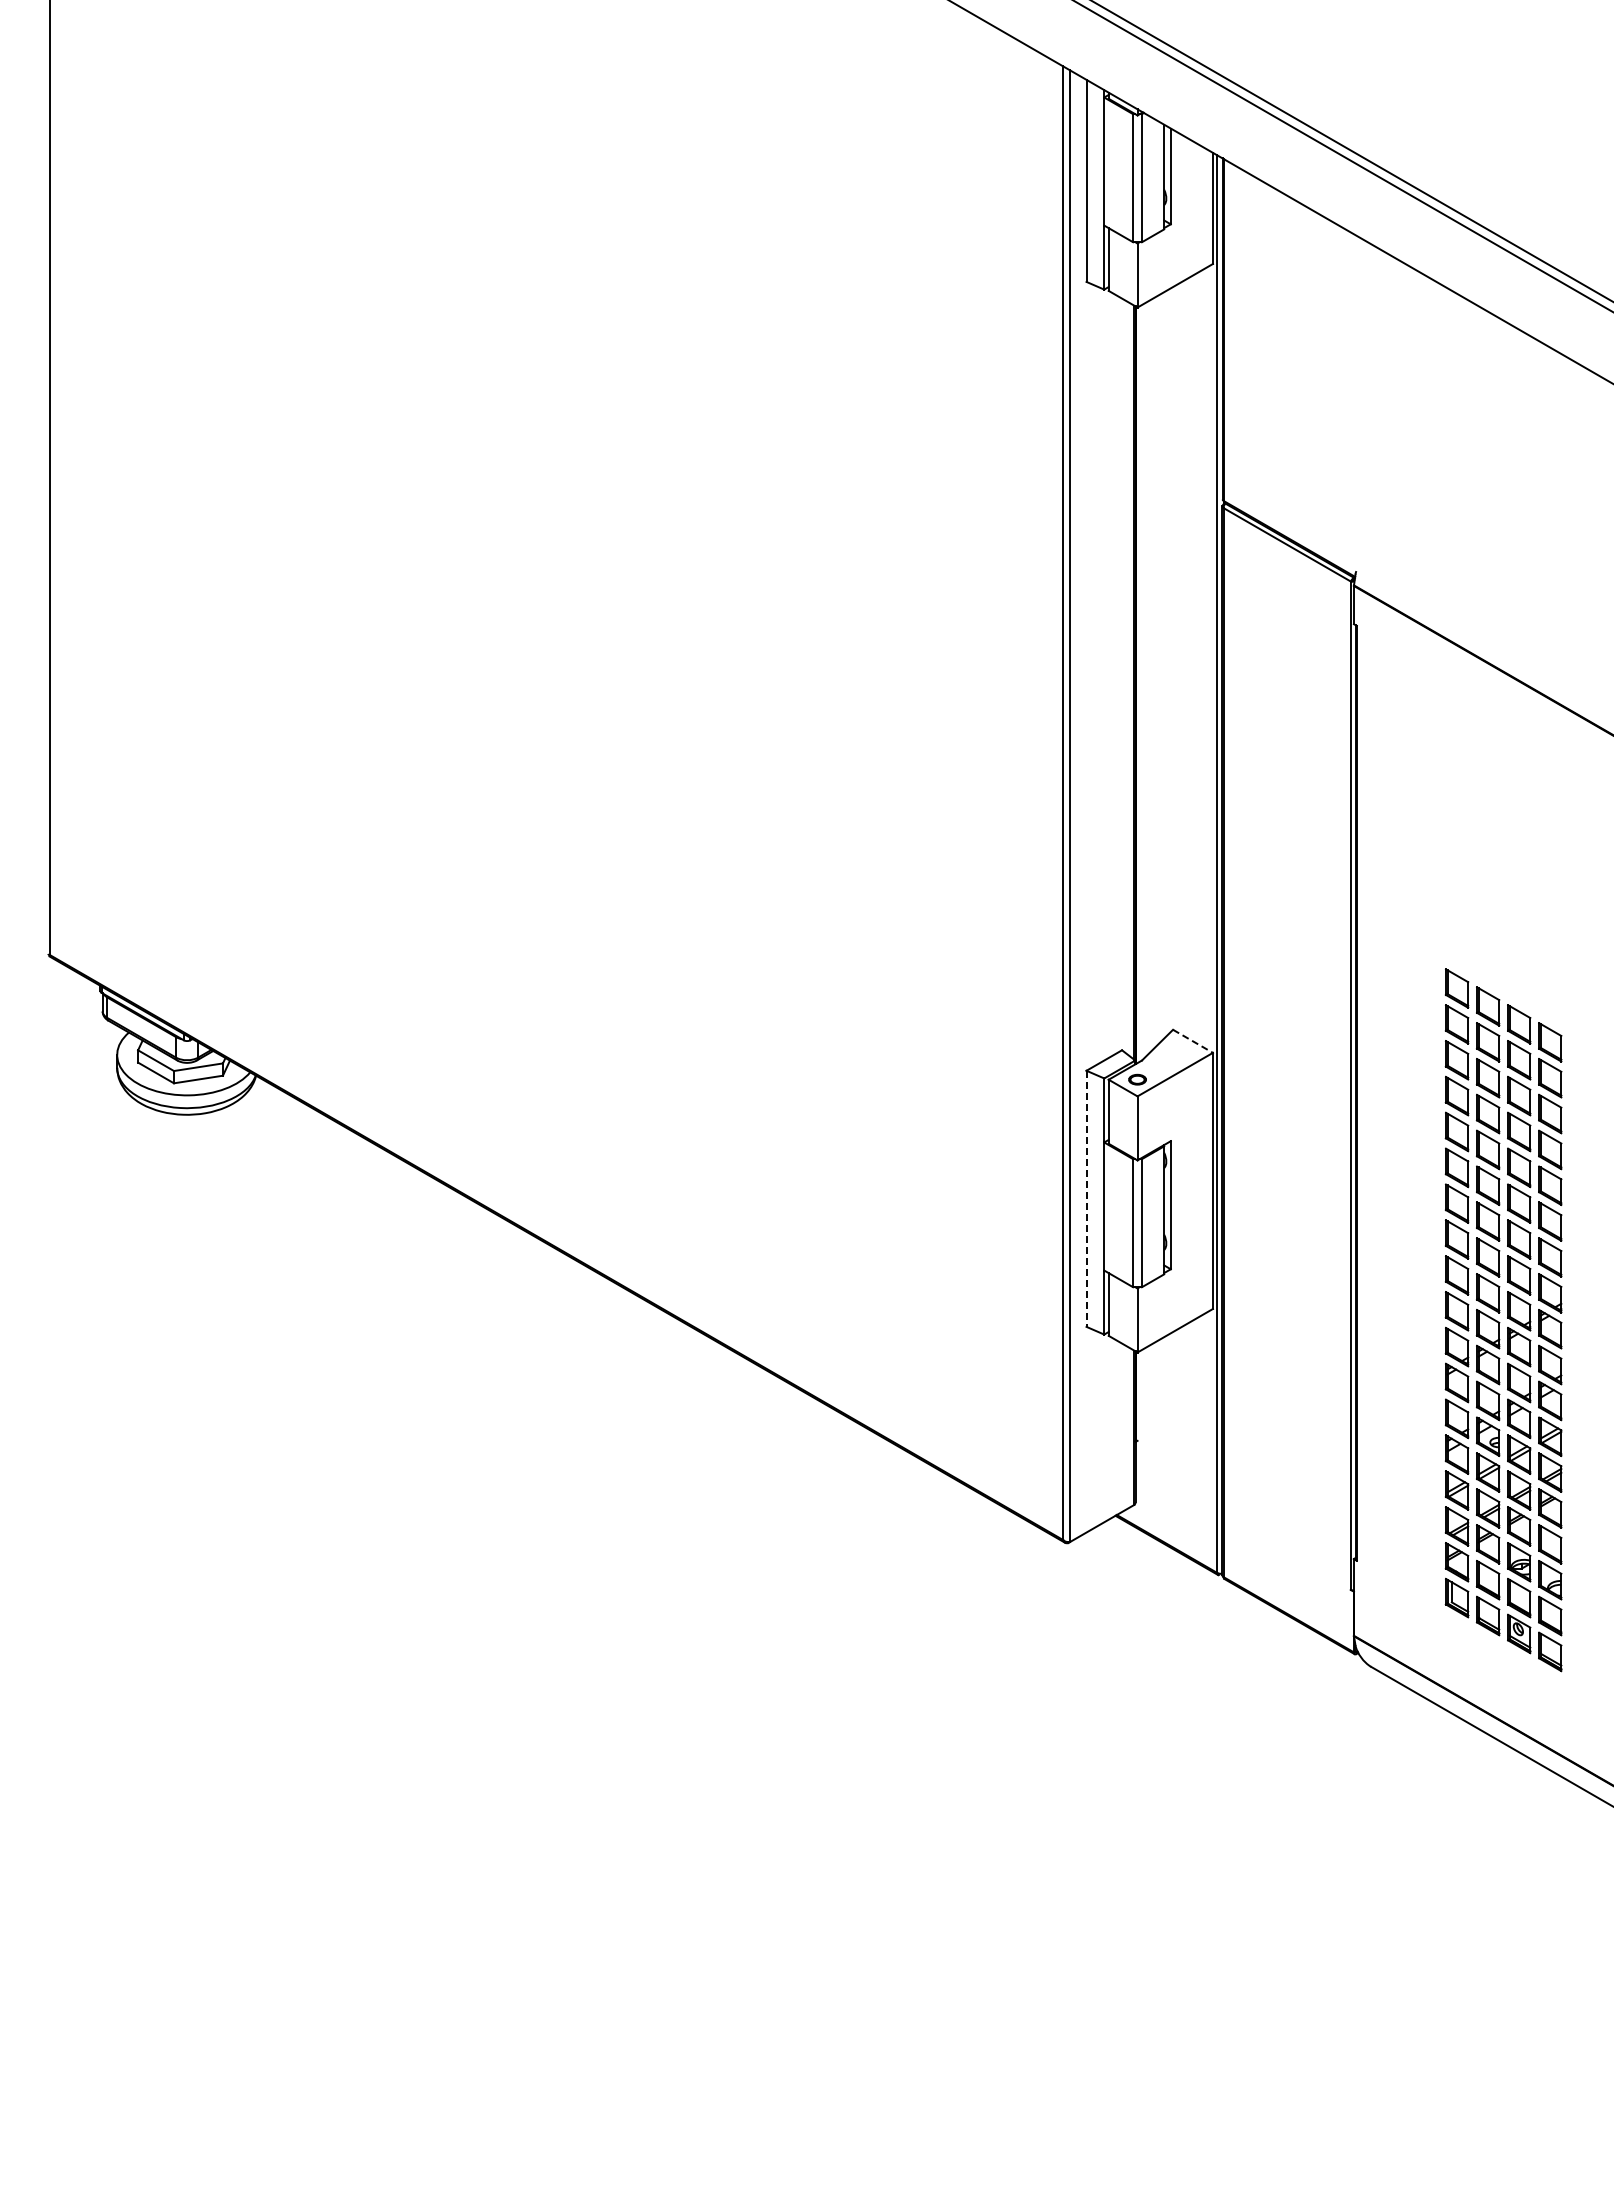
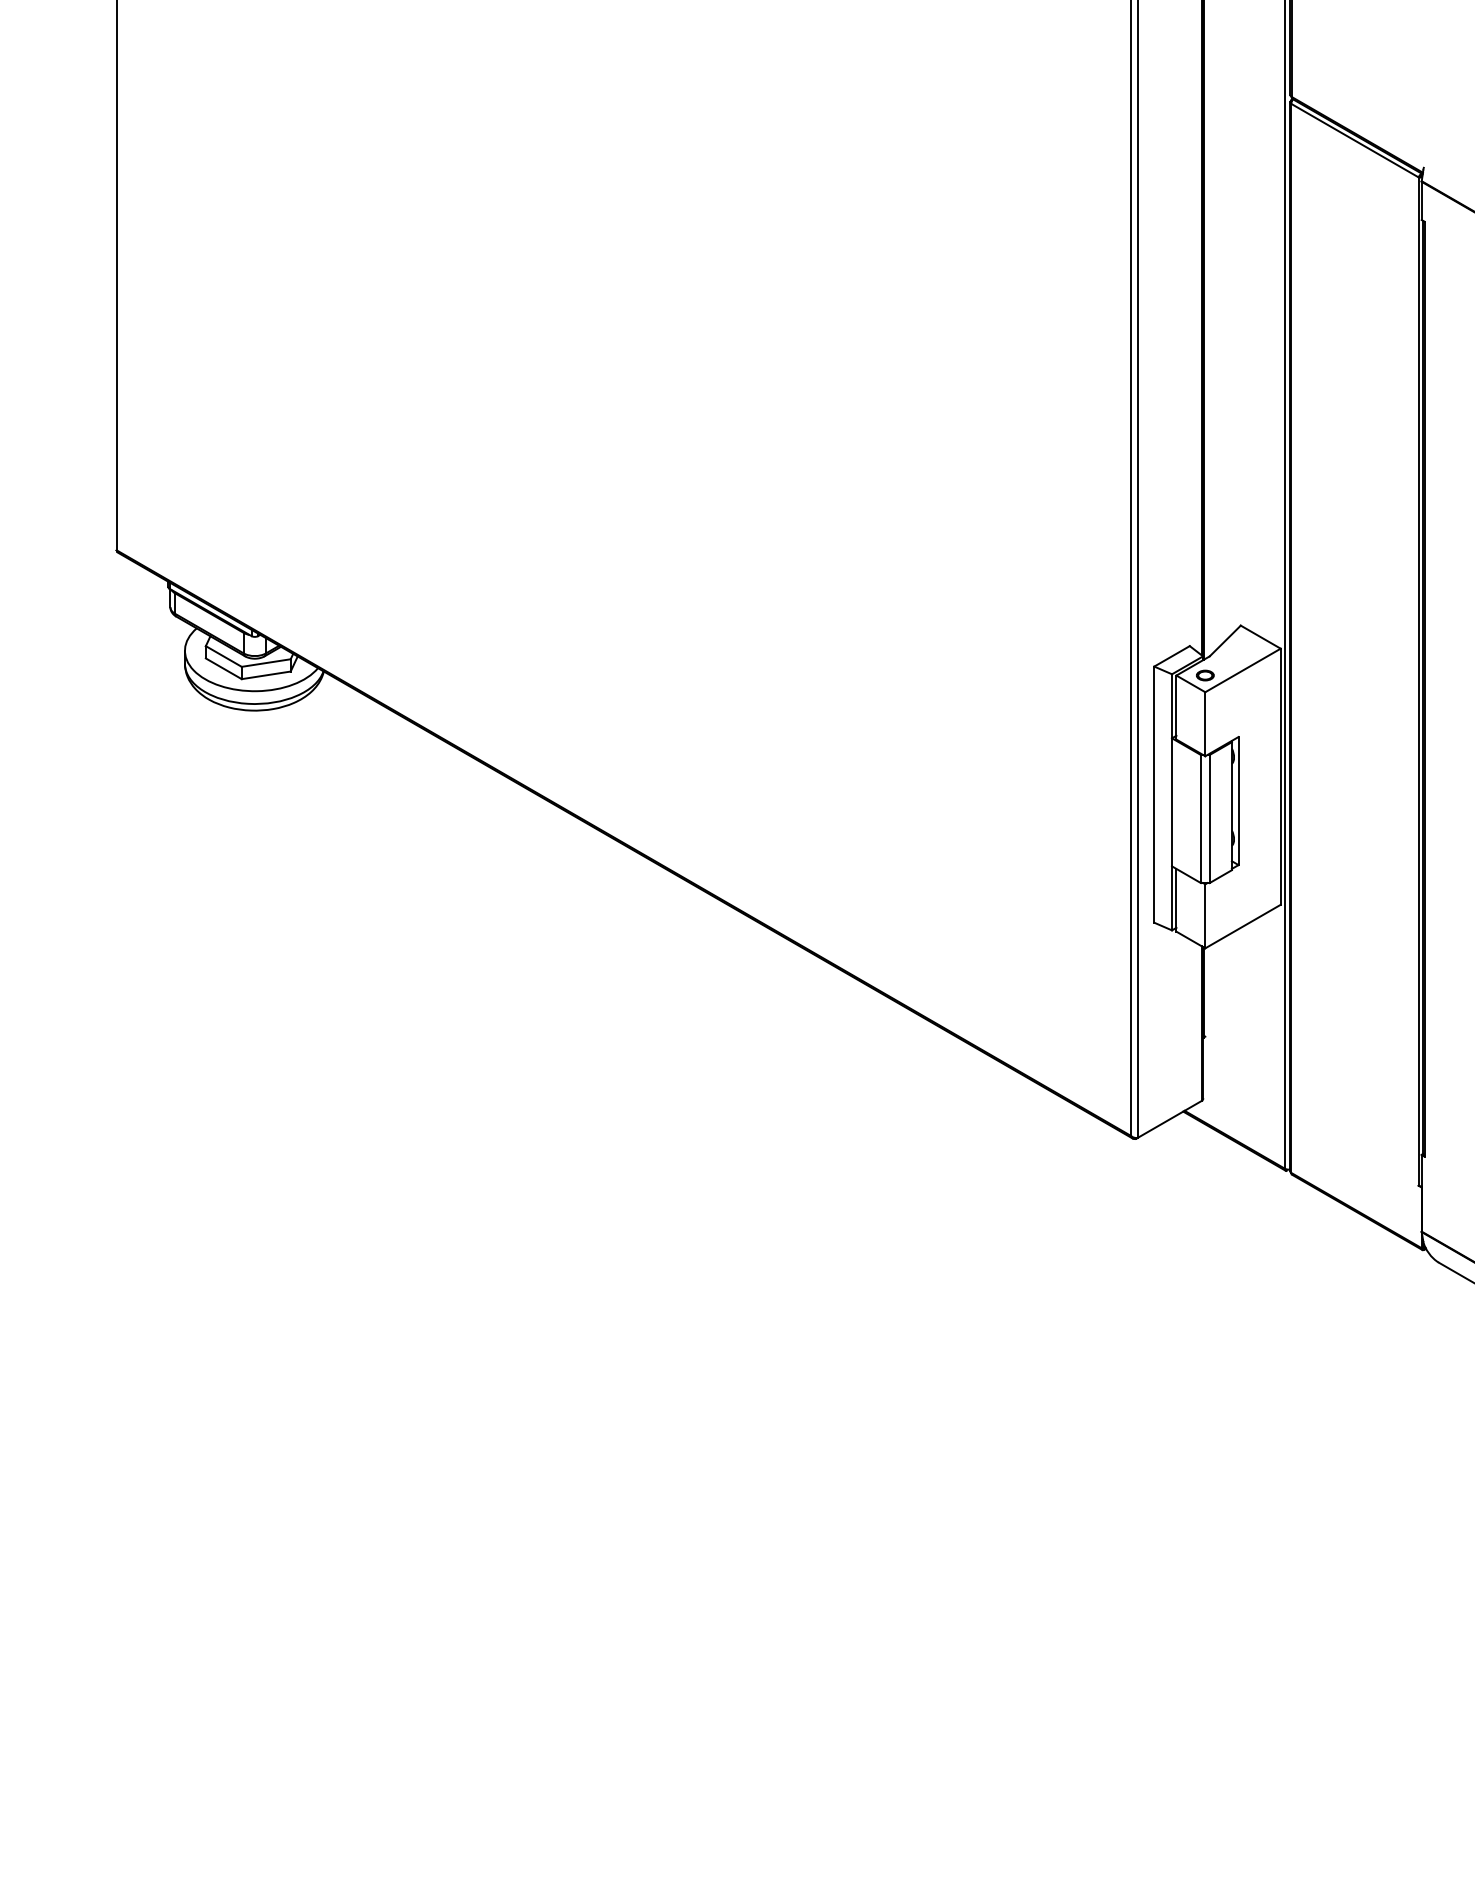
line: (1193, 1041) -> (1261, 637), dashed -> solid
line: (1086, 1199) -> (1154, 795), dashed -> solid

